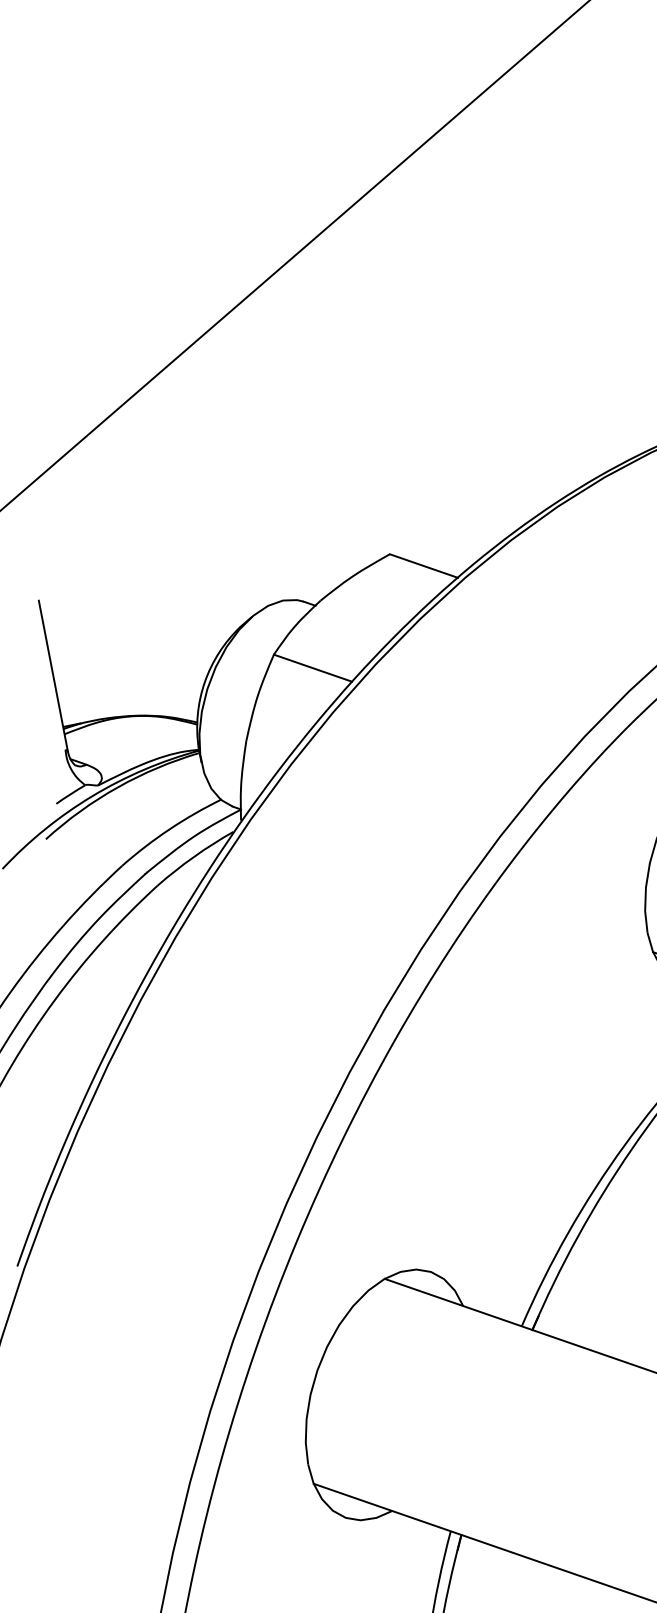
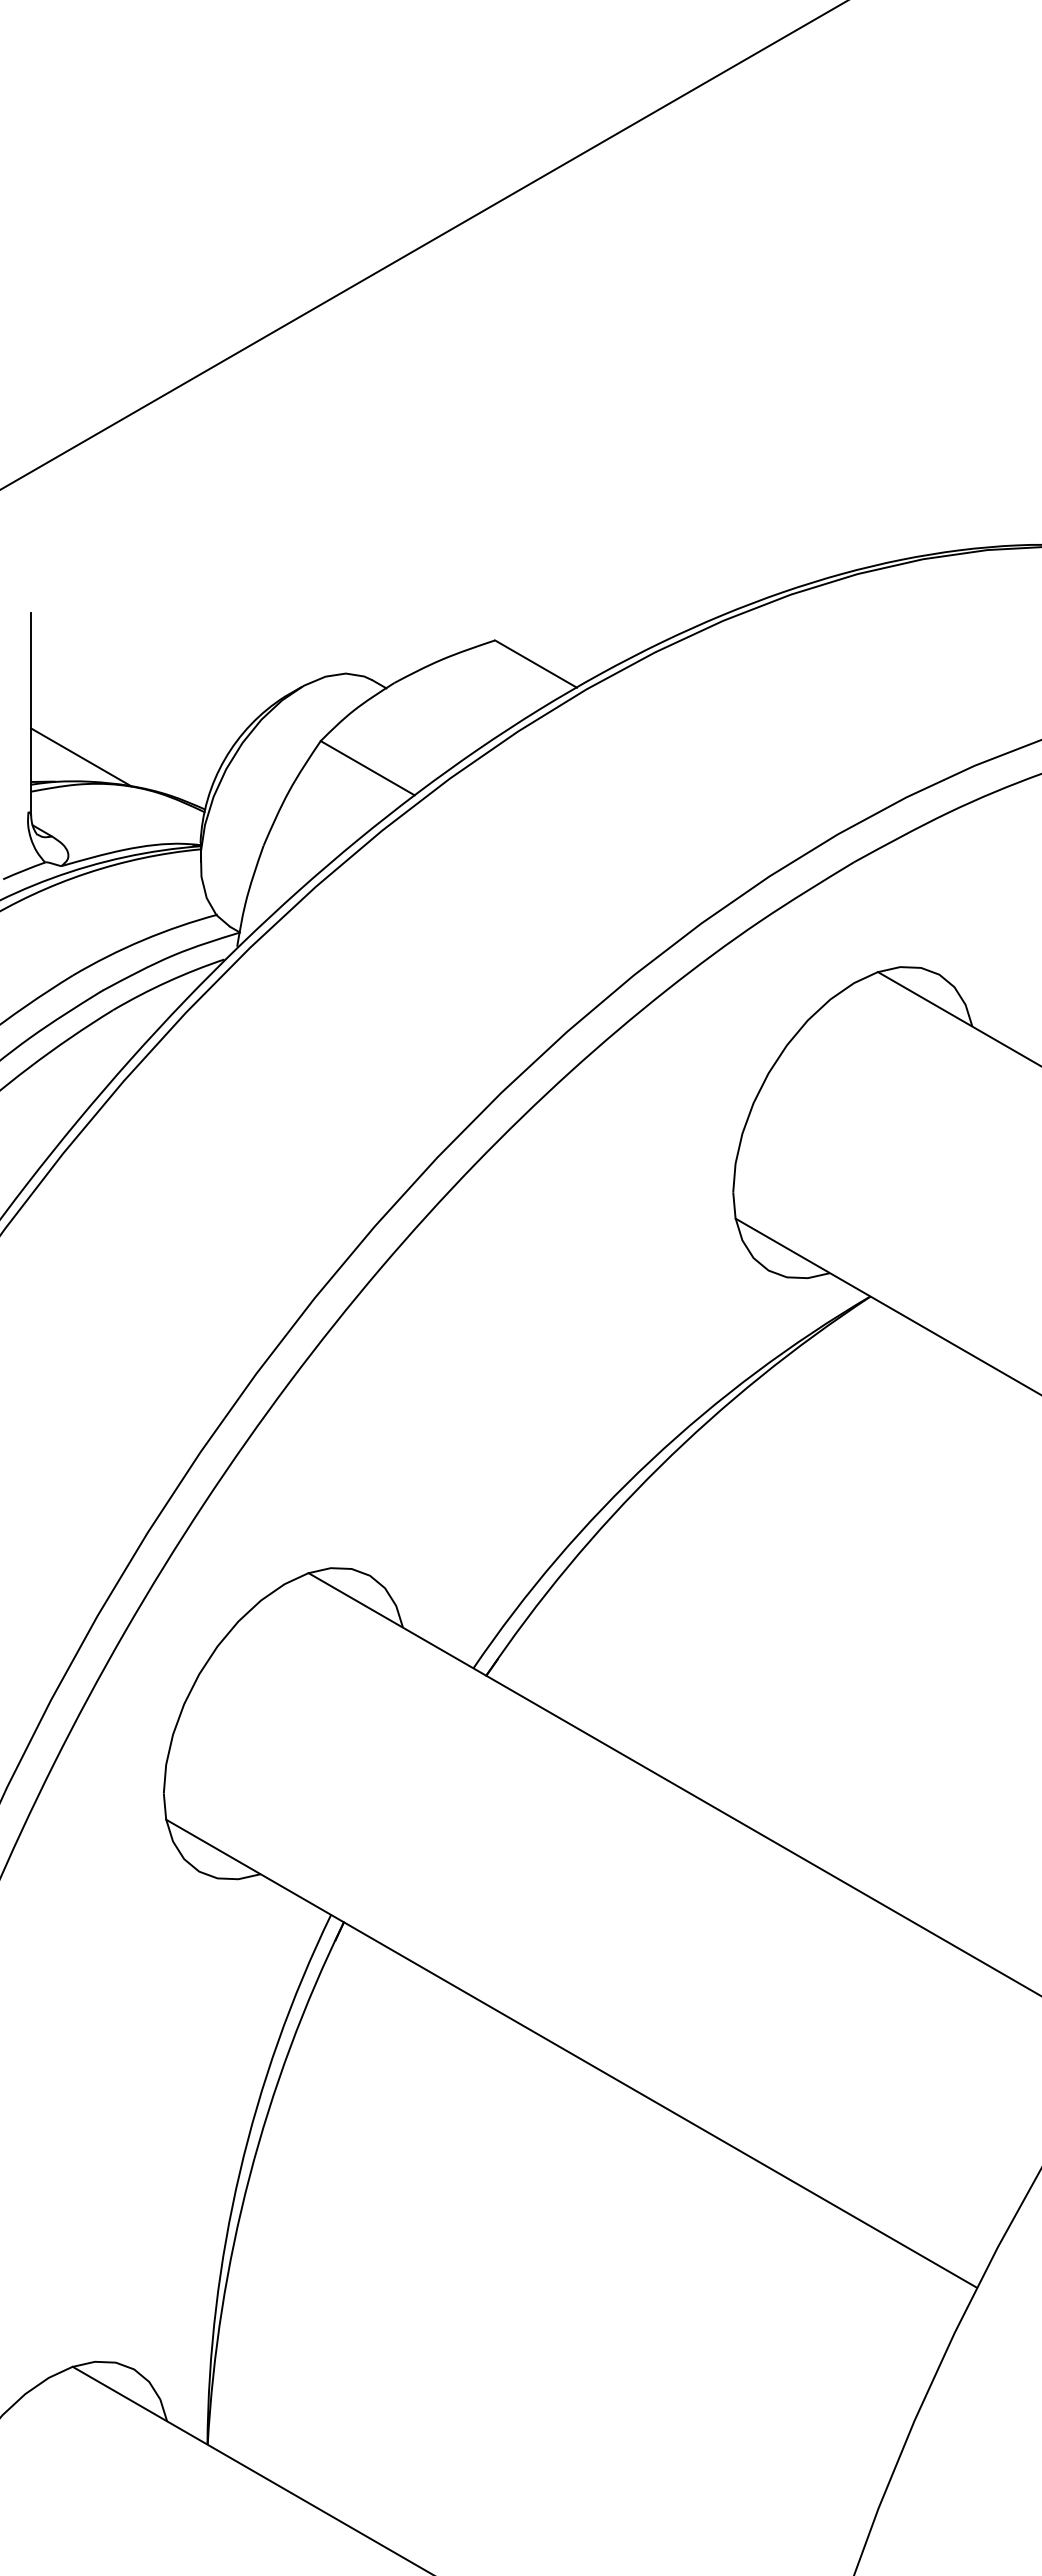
line: (97, 701) -> (81, 757), added

